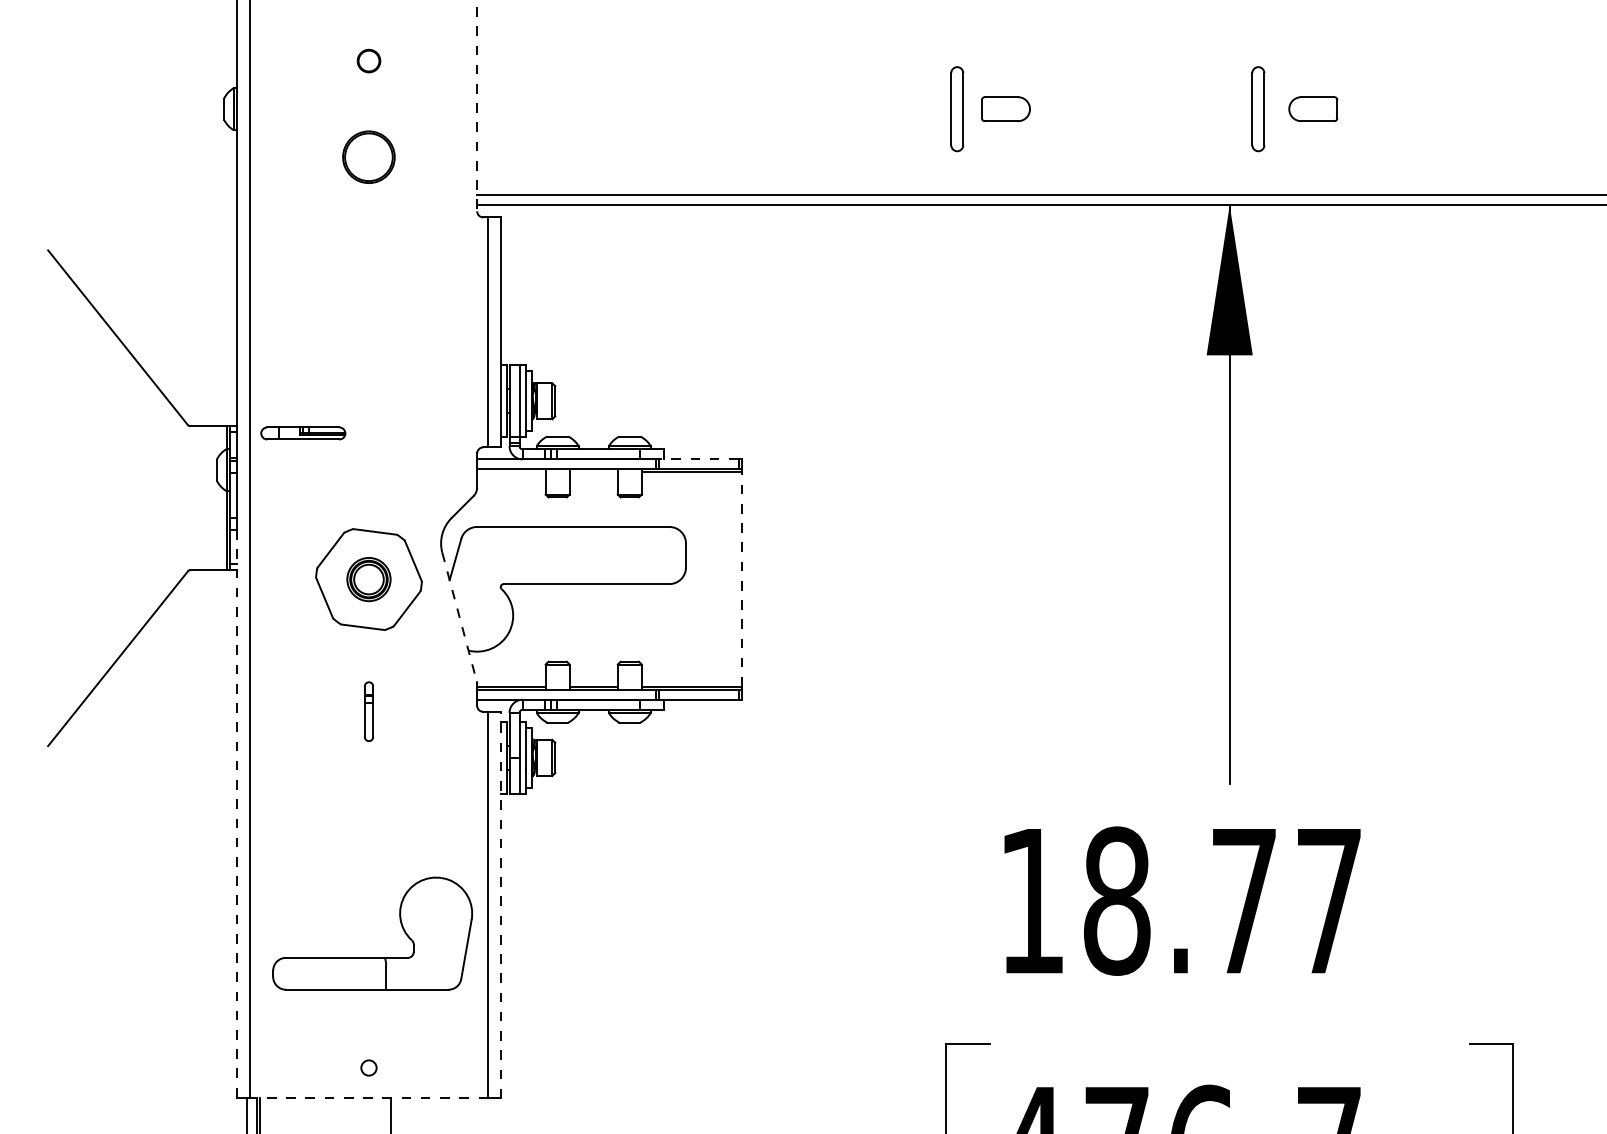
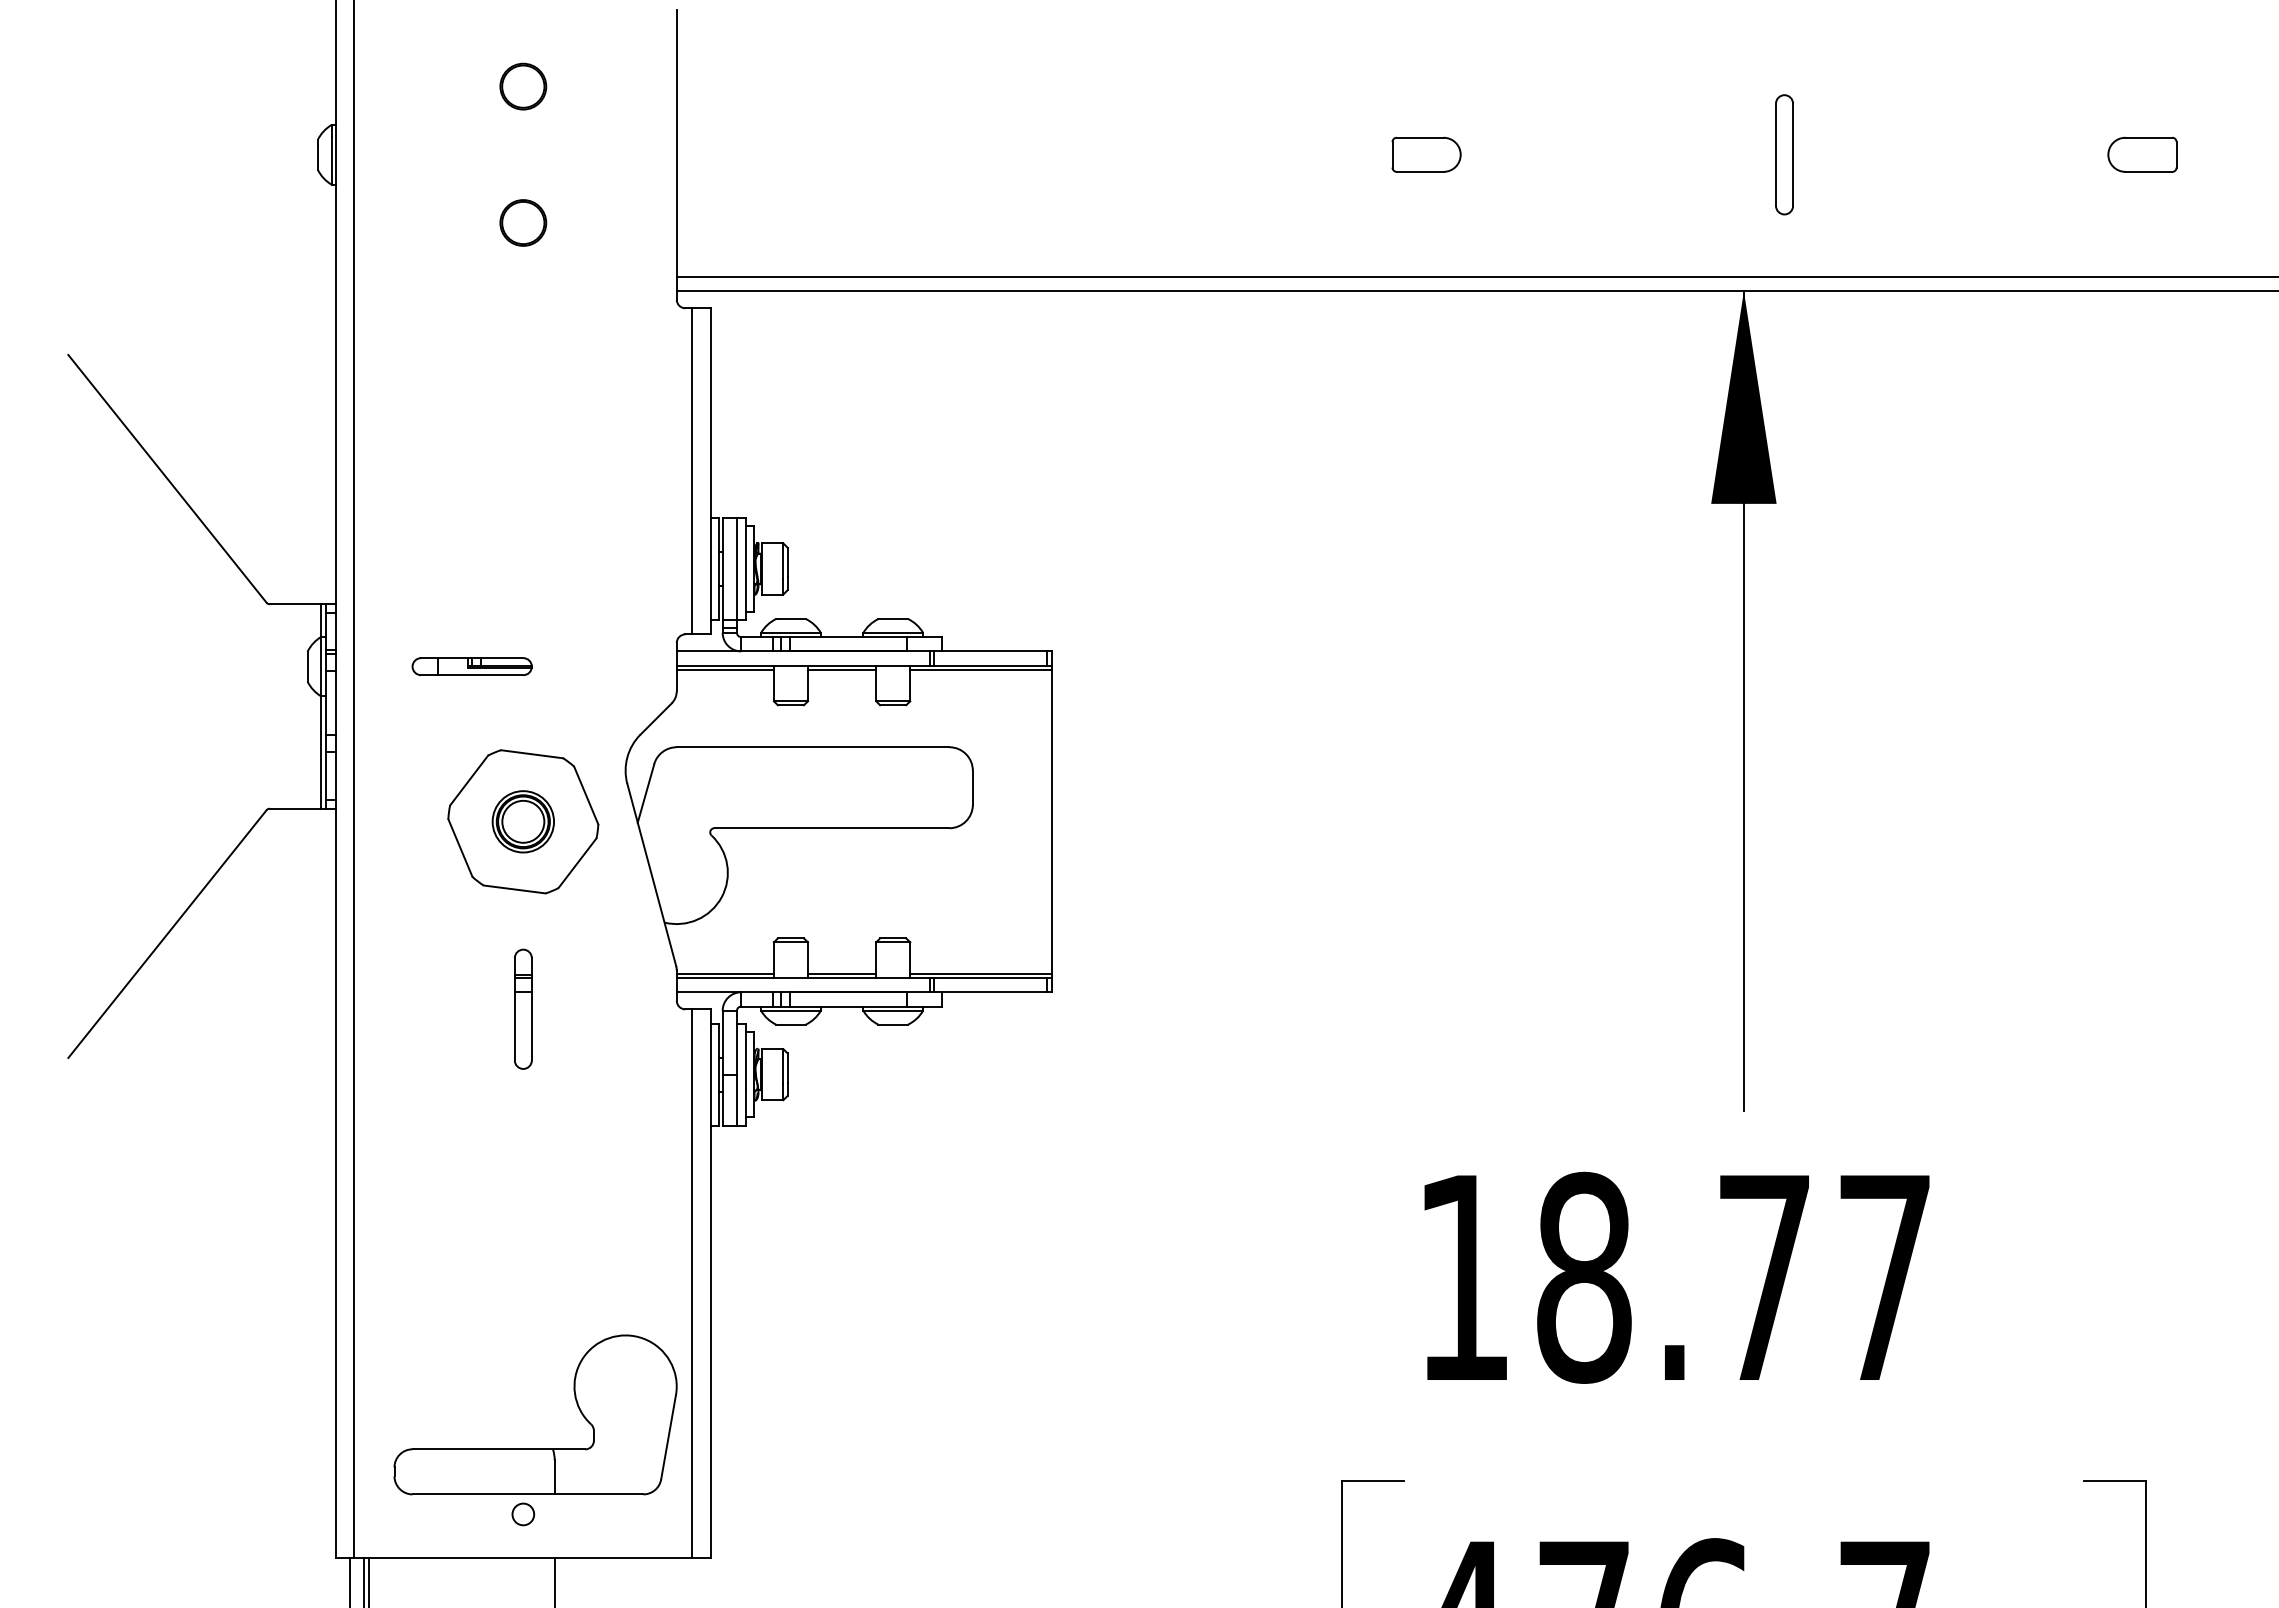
part: (369, 61) -> (523, 86), size x1.43
line: (476, 108) -> (676, 154), dashed -> solid
part: (957, 108) -> (1357, 154), removed
part: (1313, 108) -> (2142, 154), moved
part: (369, 156) -> (523, 222), size x0.62
part: (302, 433) -> (471, 666), moved
line: (698, 459) -> (990, 651), dashed -> solid
line: (510, 472) -> (724, 669), added
line: (594, 472) -> (842, 669), added
line: (741, 579) -> (1051, 821), dashed -> solid
line: (459, 617) -> (651, 875), dashed -> solid
part: (369, 711) -> (523, 1008), size x1.43
line: (236, 814) -> (335, 1154), dashed -> solid
line: (500, 904) -> (710, 1282), dashed -> solid
part: (372, 957) -> (535, 1448), moved
line: (369, 1098) -> (523, 1557), dashed -> solid

